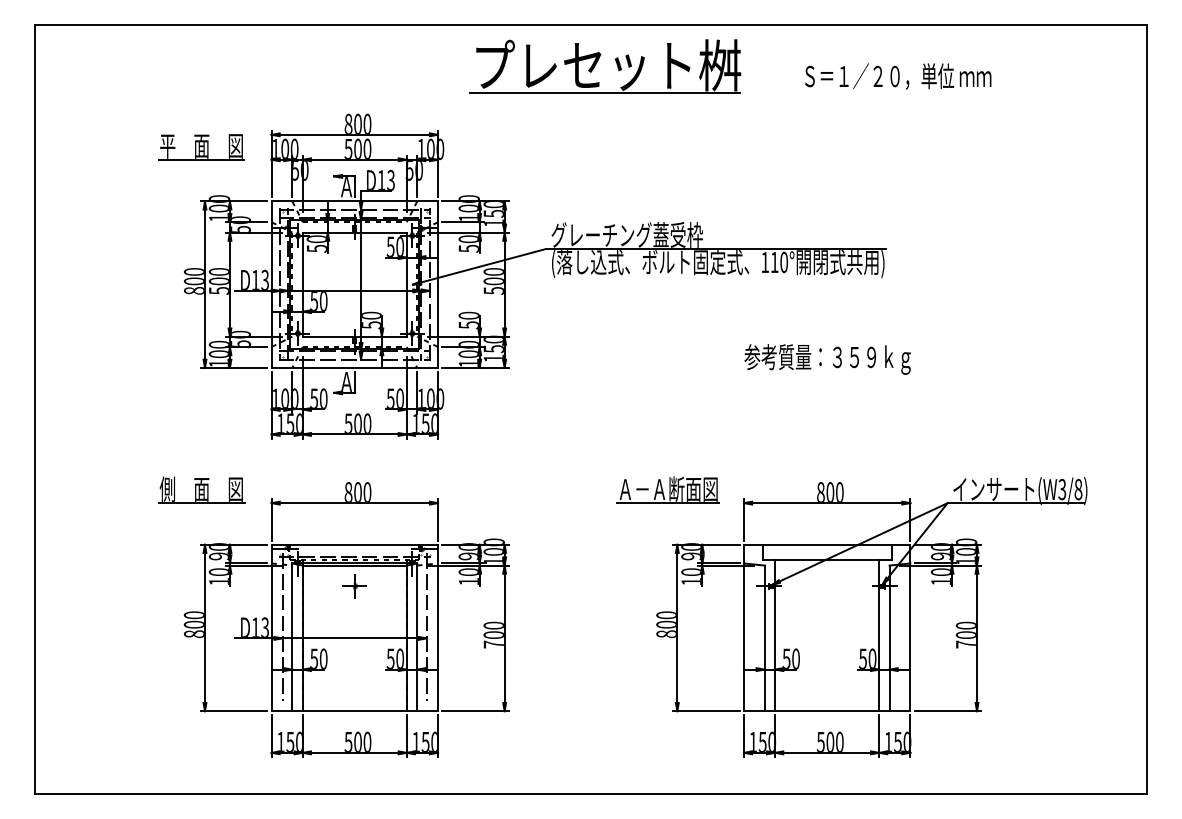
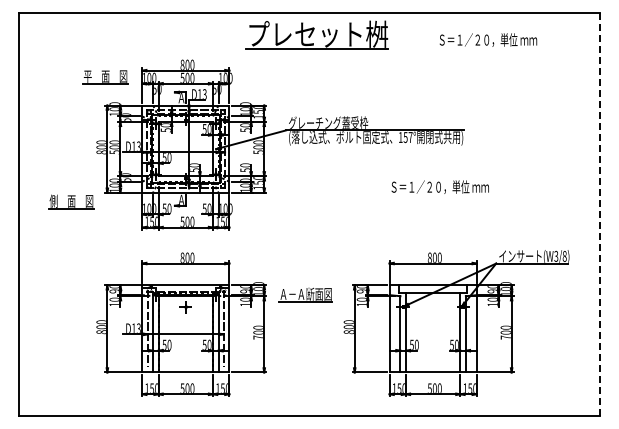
text: (898, 75) -> (488, 39), moved
text: (778, 262) -> (407, 137), 110° -> 157°
text: (839, 359) -> (439, 188), 参考質量：３５９ｋｇ -> Ｓ＝１／２０，単位 ｍｍ
line: (1146, 409) -> (600, 214), solid -> dashed
part: (201, 489) -> (71, 201), moved
part: (667, 489) -> (305, 294), moved

